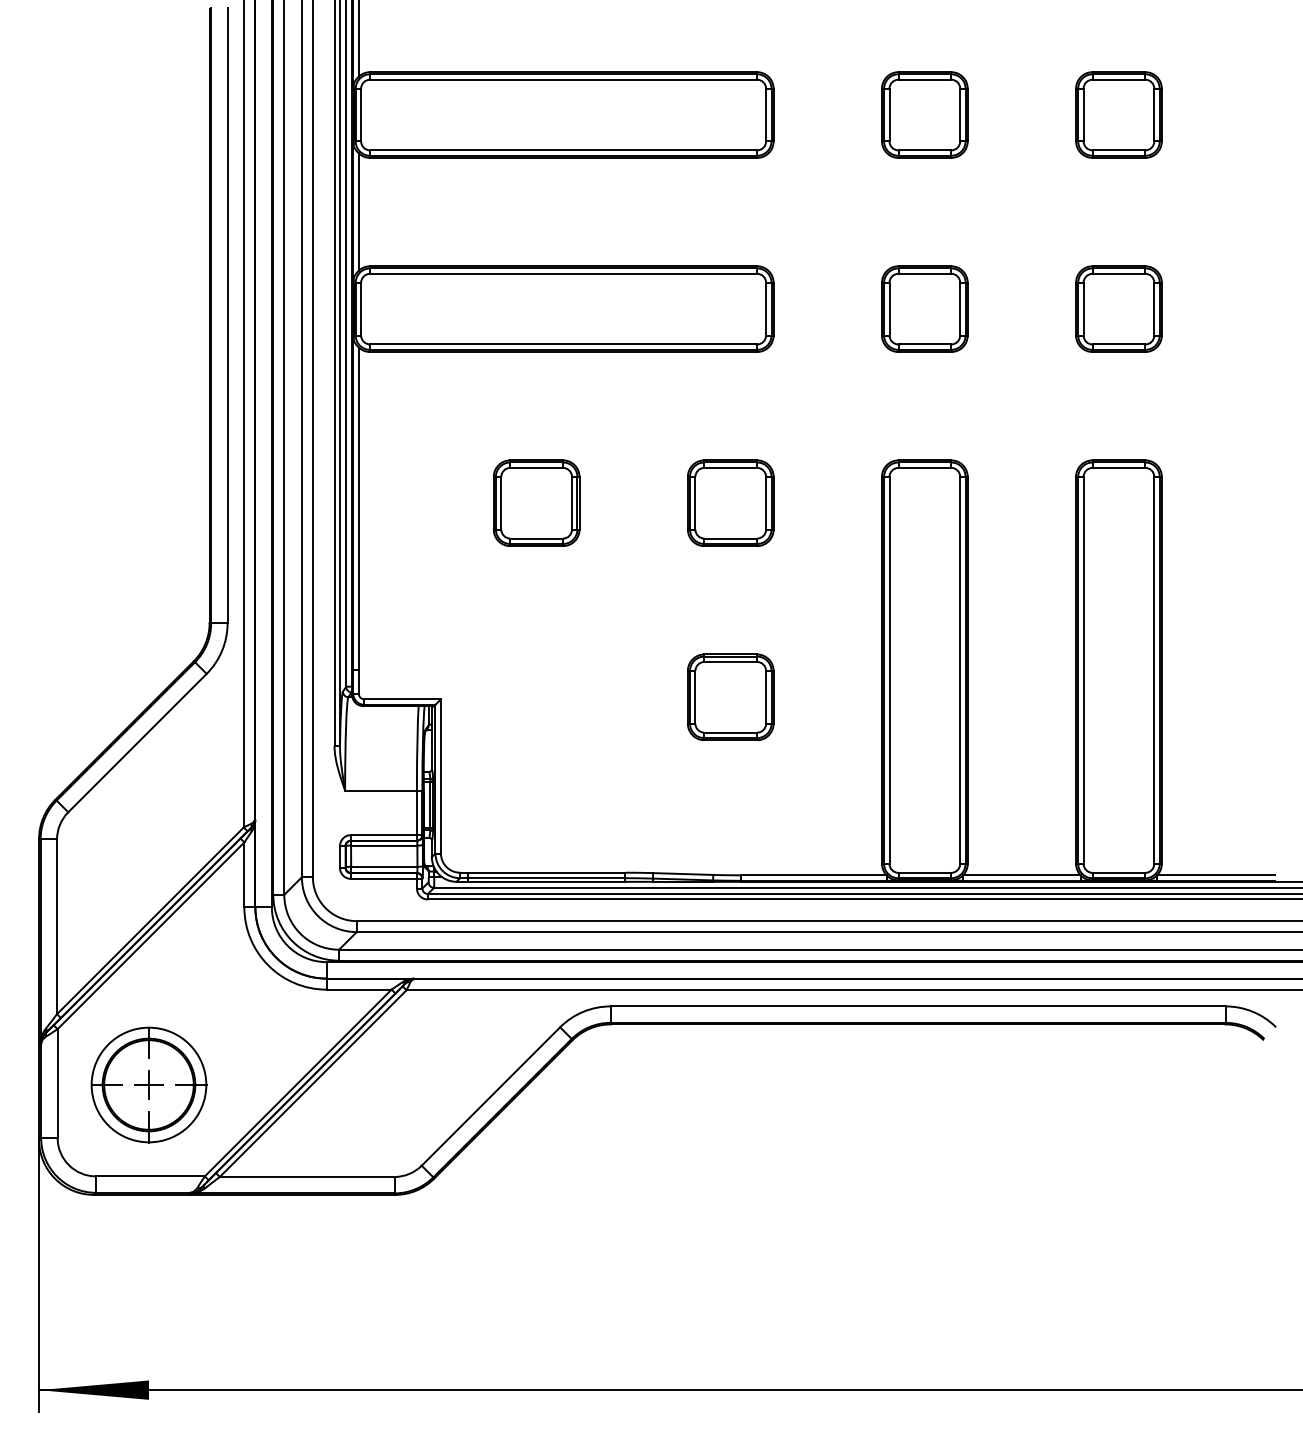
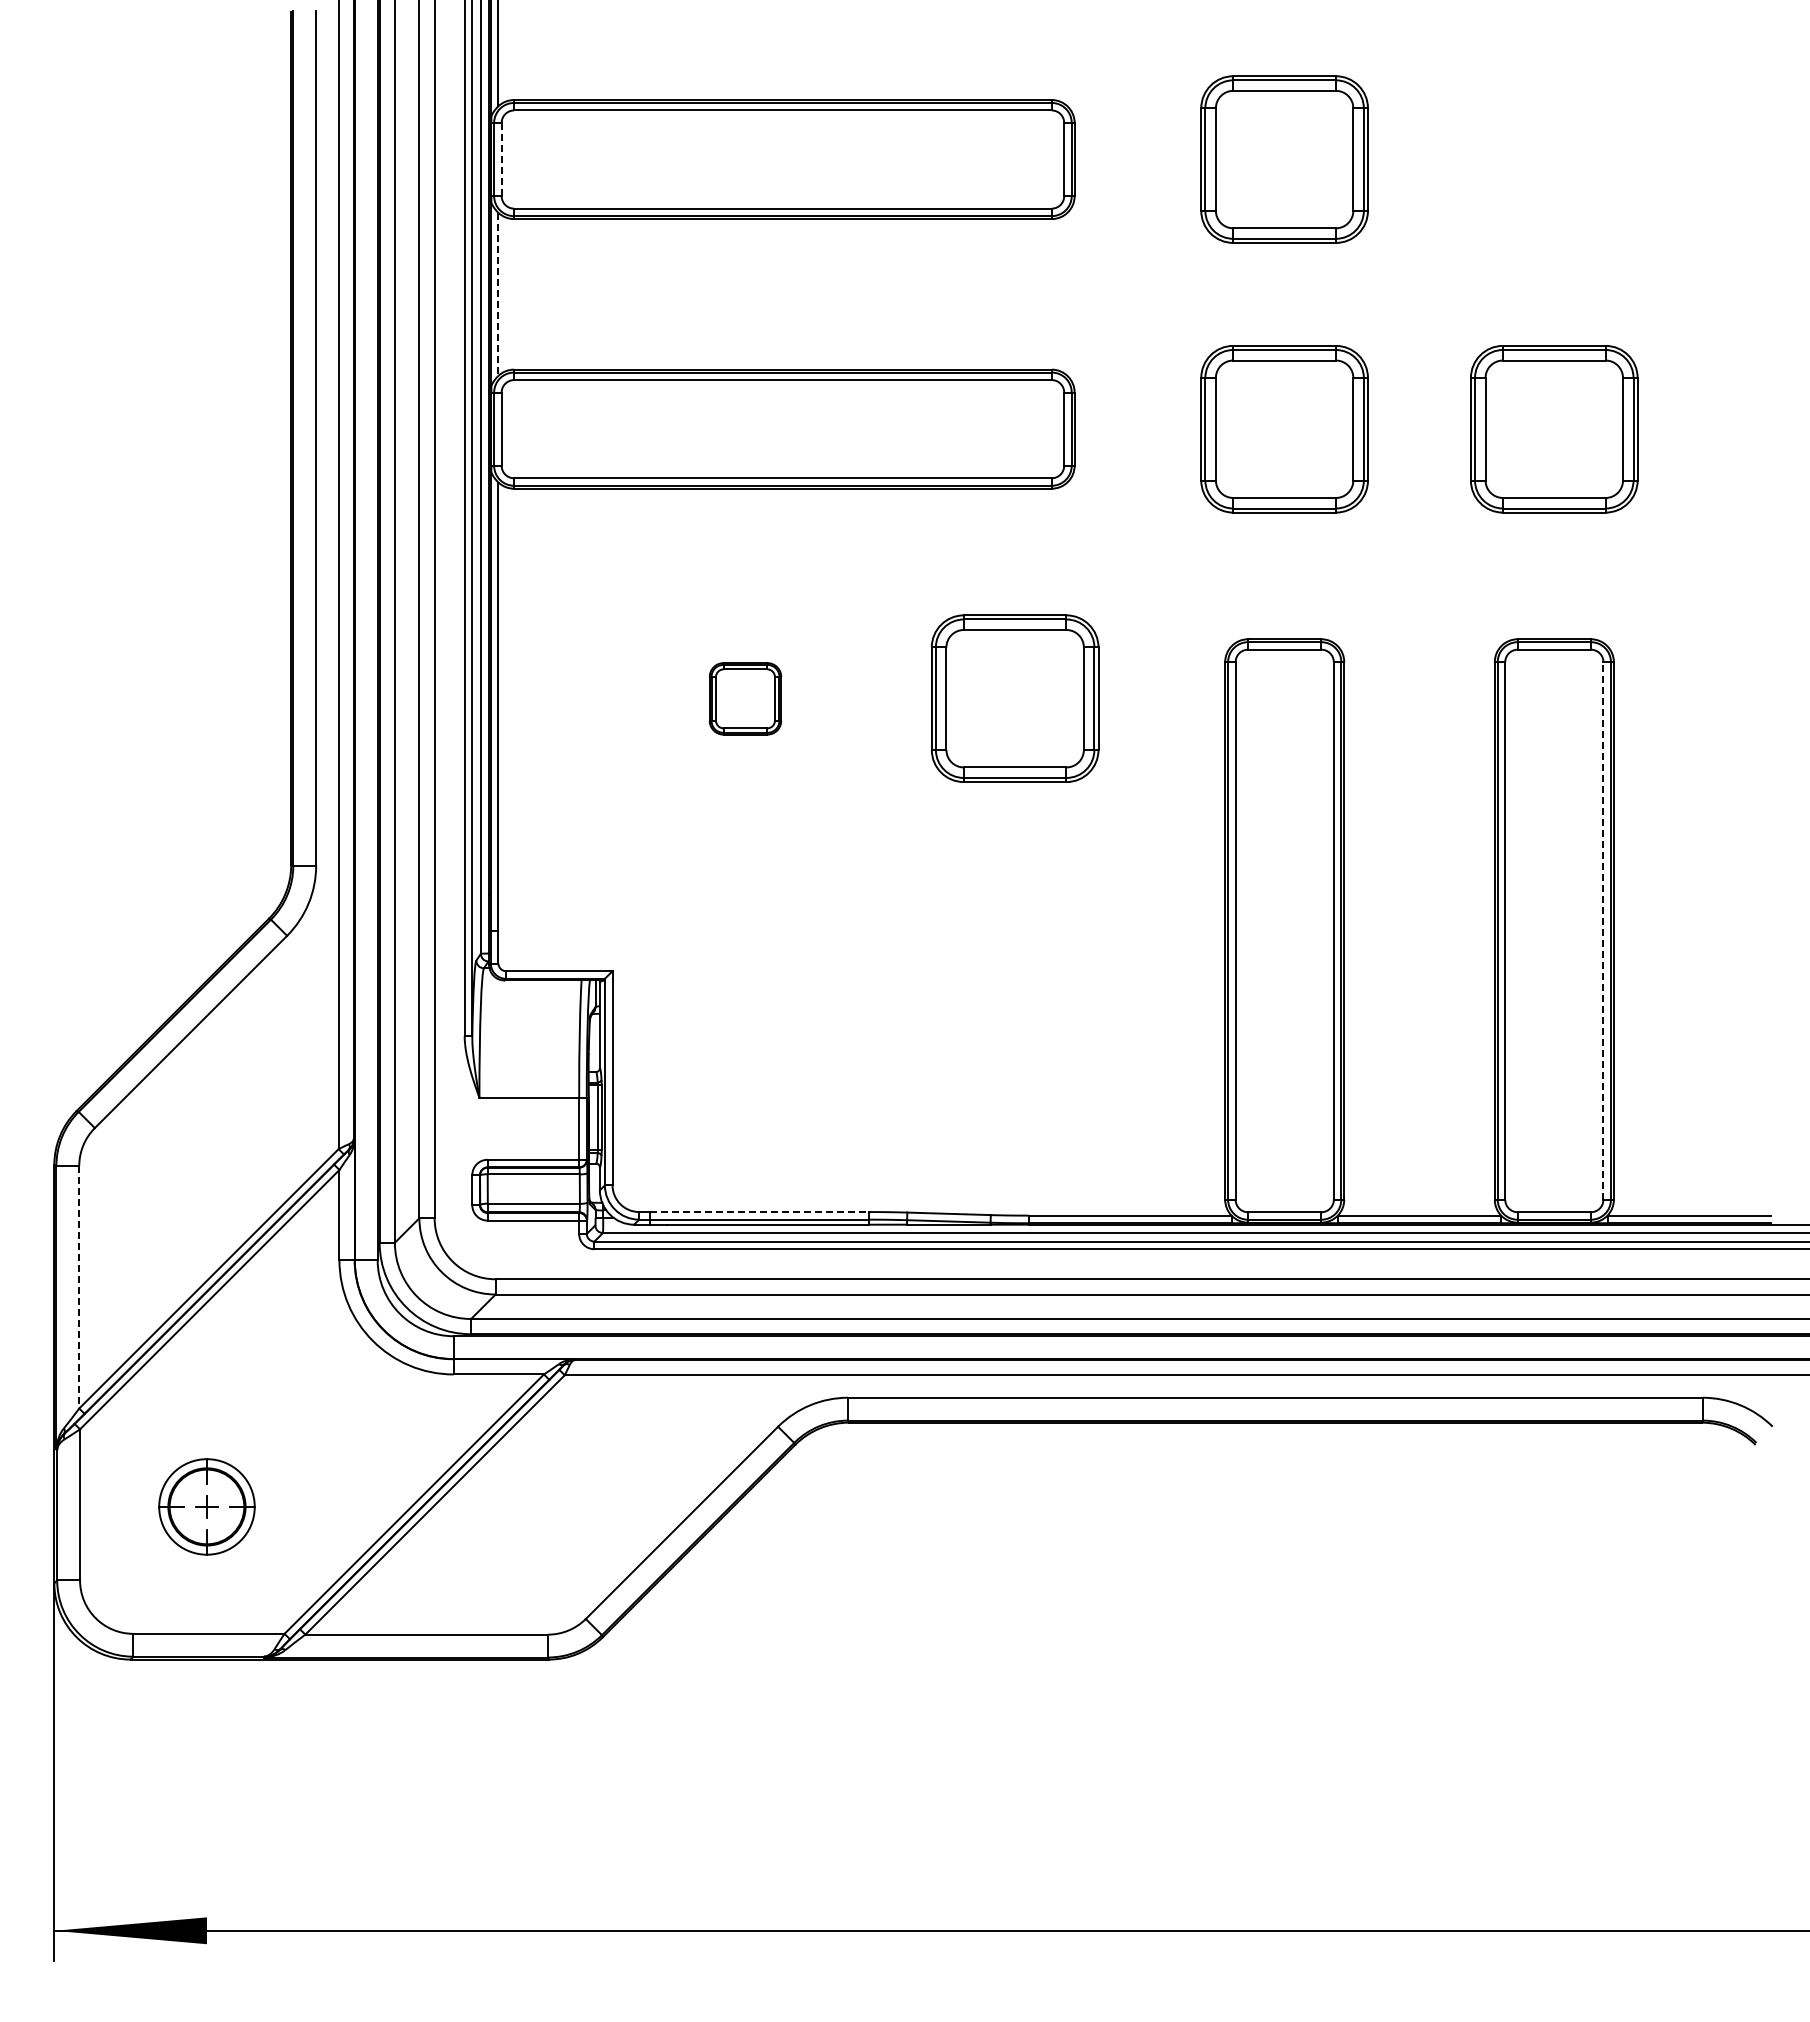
line: (361, 115) -> (501, 159), solid -> dashed
part: (924, 115) -> (1284, 159), size x1.4
part: (1119, 115) -> (1554, 159), removed
line: (358, 212) -> (498, 294), solid -> dashed
part: (924, 308) -> (1284, 428), size x1.4
part: (1119, 308) -> (1554, 428), size x1.4
part: (536, 503) -> (745, 698), size x0.6
part: (730, 503) -> (1014, 698), size x1.4
line: (1154, 670) -> (1603, 930), solid -> dashed
part: (730, 697) -> (1014, 968), removed
line: (546, 873) -> (759, 1212), solid -> dashed
line: (57, 927) -> (79, 1287), solid -> dashed
part: (148, 1084) -> (206, 1506), size x0.6

